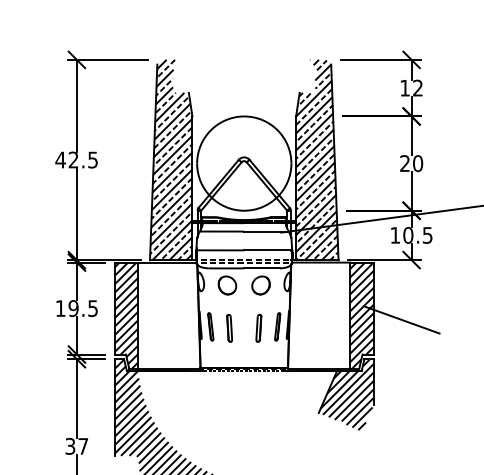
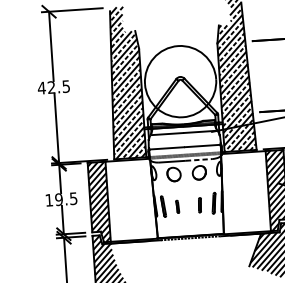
line: (262, 268) -> (199, 159), solid -> dashed
part: (258, 327) -> (199, 204), size x0.7
part: (229, 328) -> (177, 206), size x0.6

